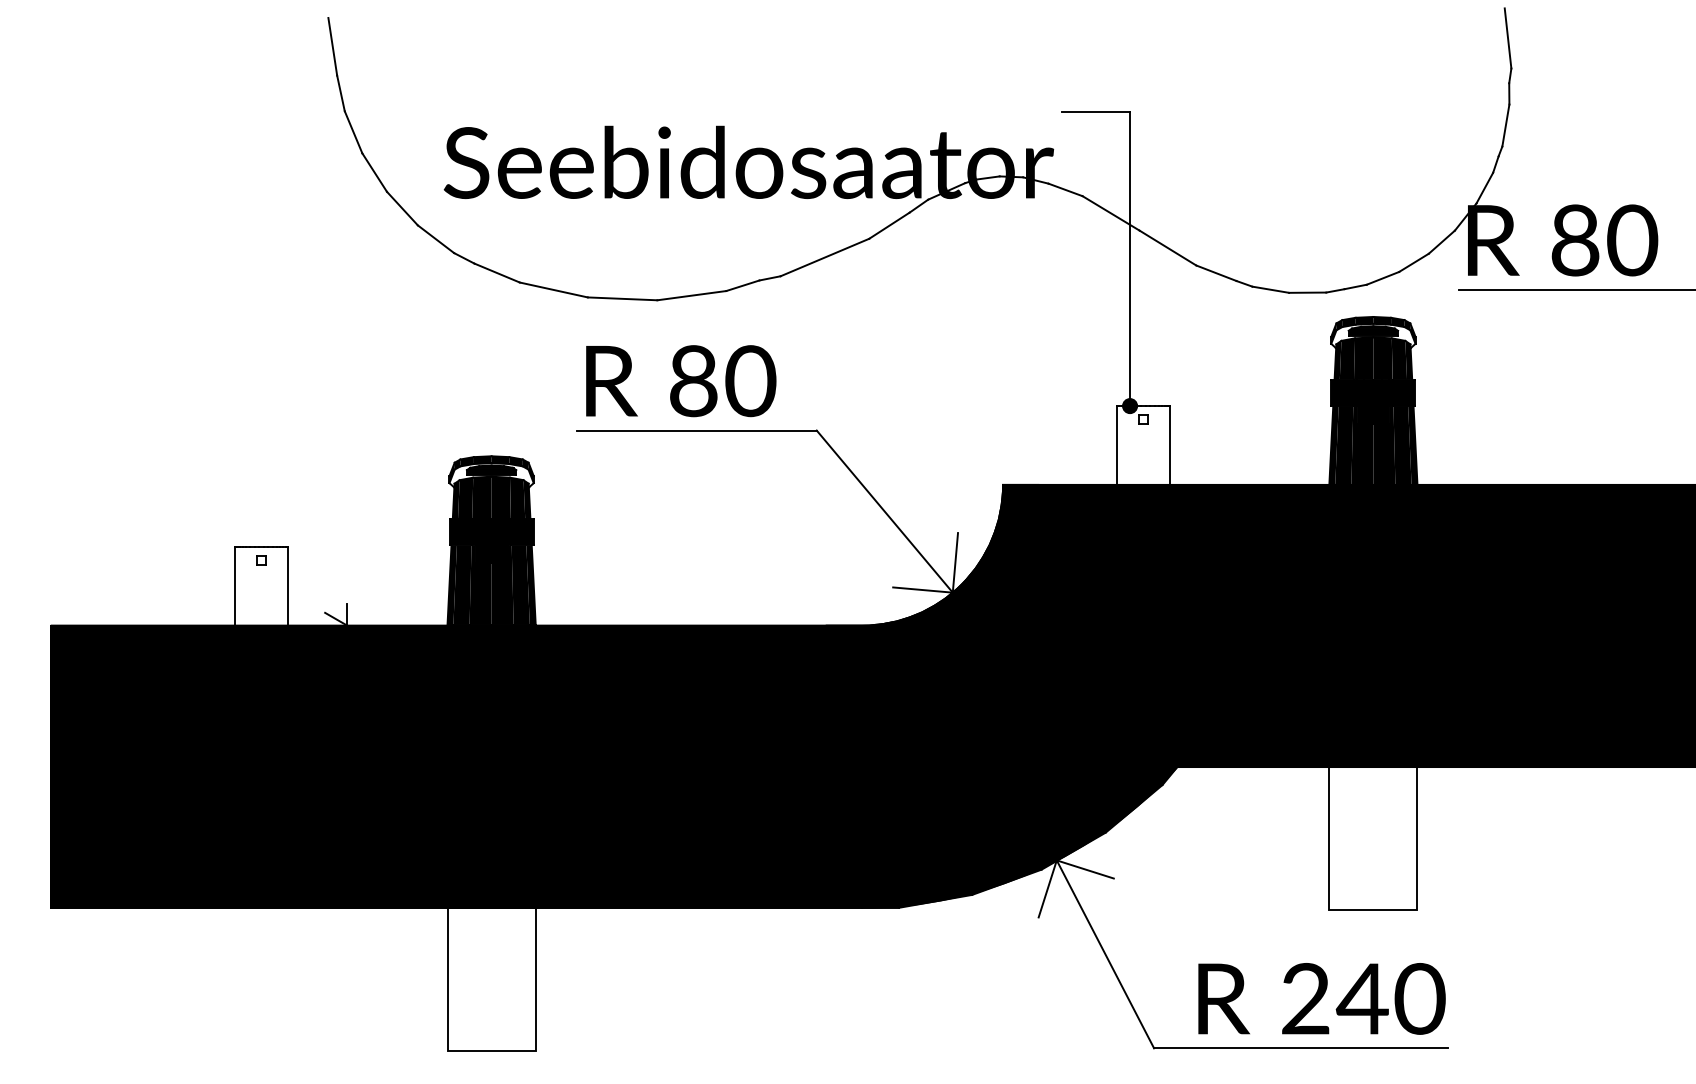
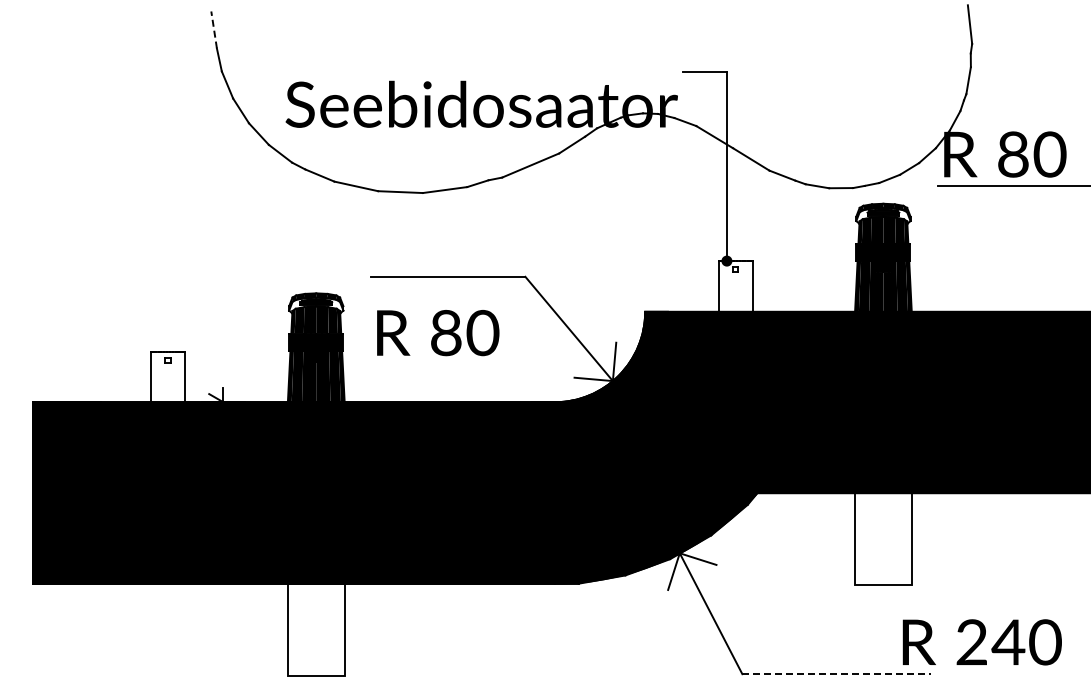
line: (333, 46) -> (214, 29), solid -> dashed
text: (681, 381) -> (438, 333), moved
text: (1320, 999) -> (981, 642), moved
line: (1302, 1048) -> (837, 674), solid -> dashed

